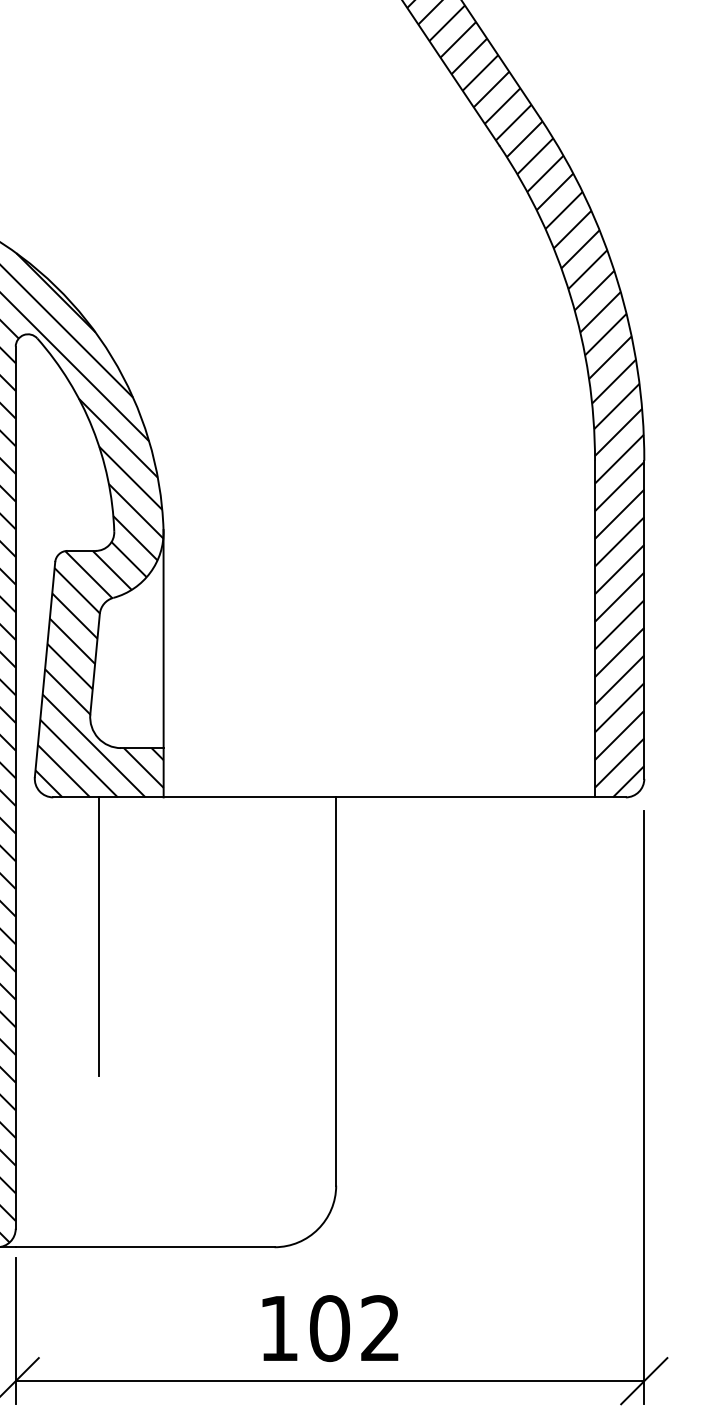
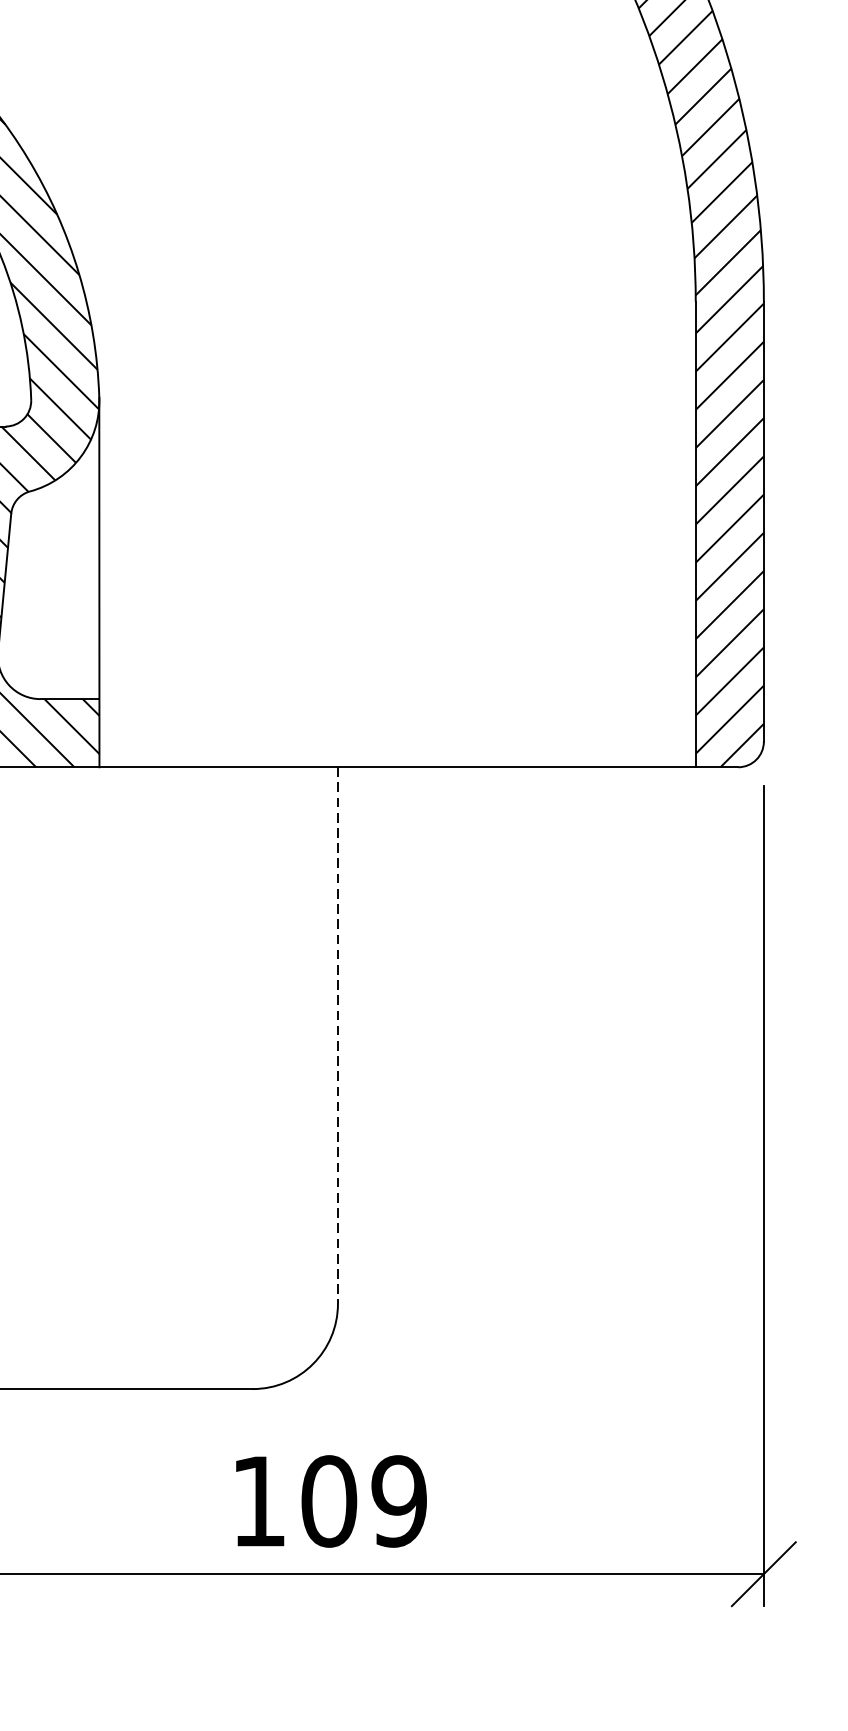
line: (98, 936) -> (9, 959), removed
line: (336, 992) -> (338, 1036), solid -> dashed
text: (380, 1328) -> (399, 1501), 102 -> 109

